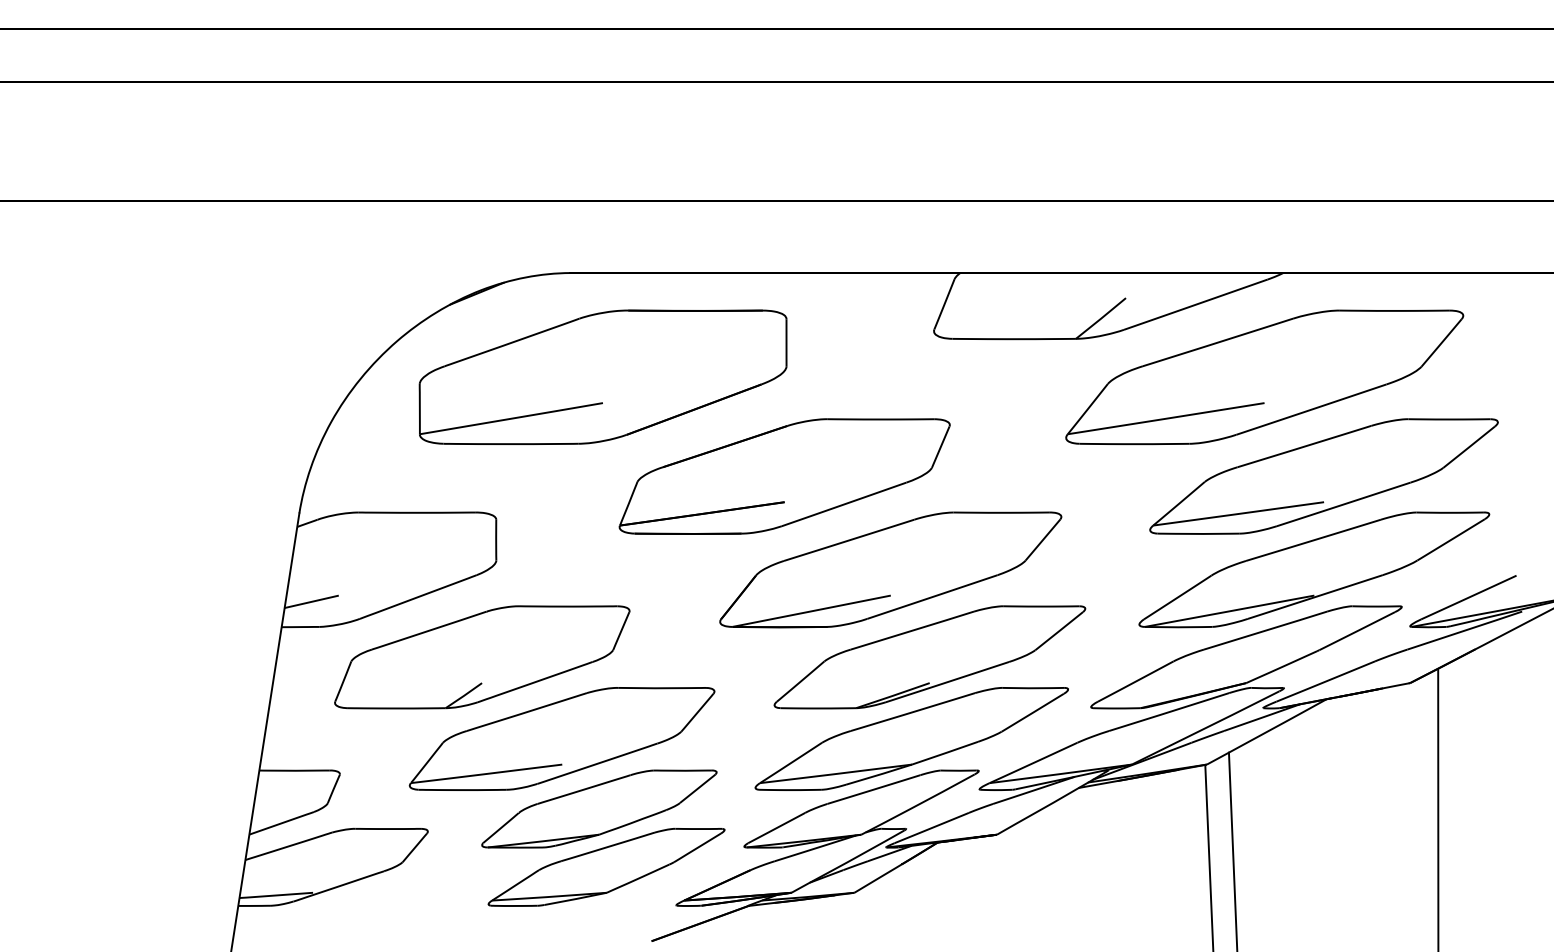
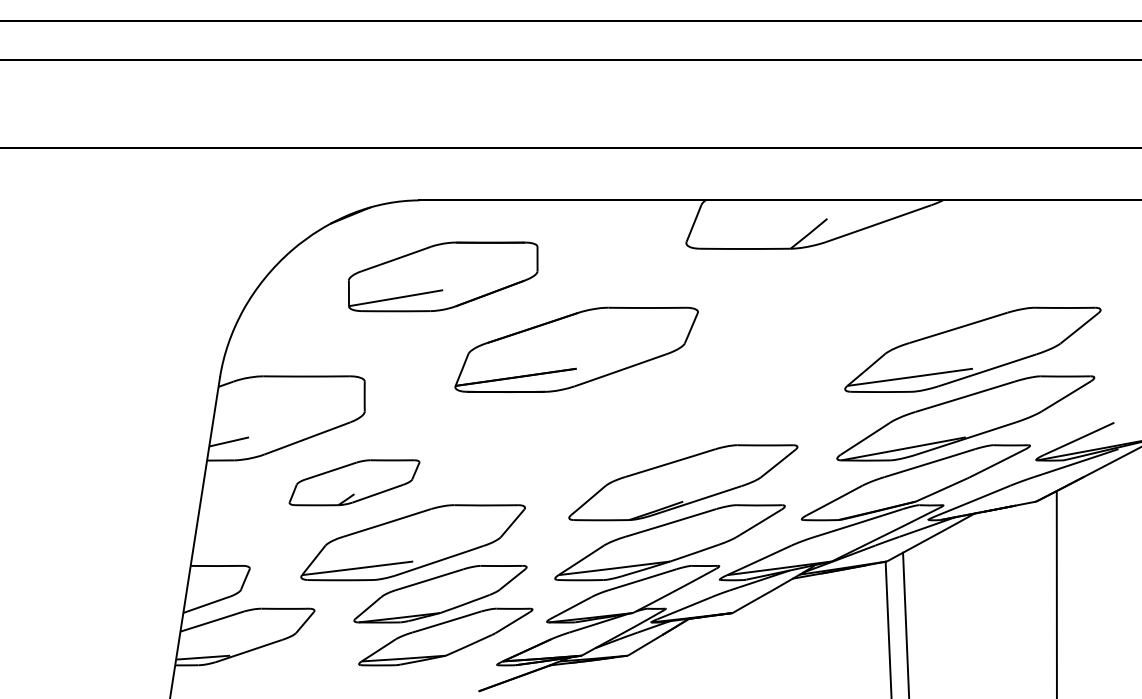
part: (602, 376) -> (442, 276), size x0.7
part: (1264, 377) -> (929, 277), removed
part: (890, 569) -> (654, 418), removed
part: (482, 657) -> (354, 482), size x0.6

